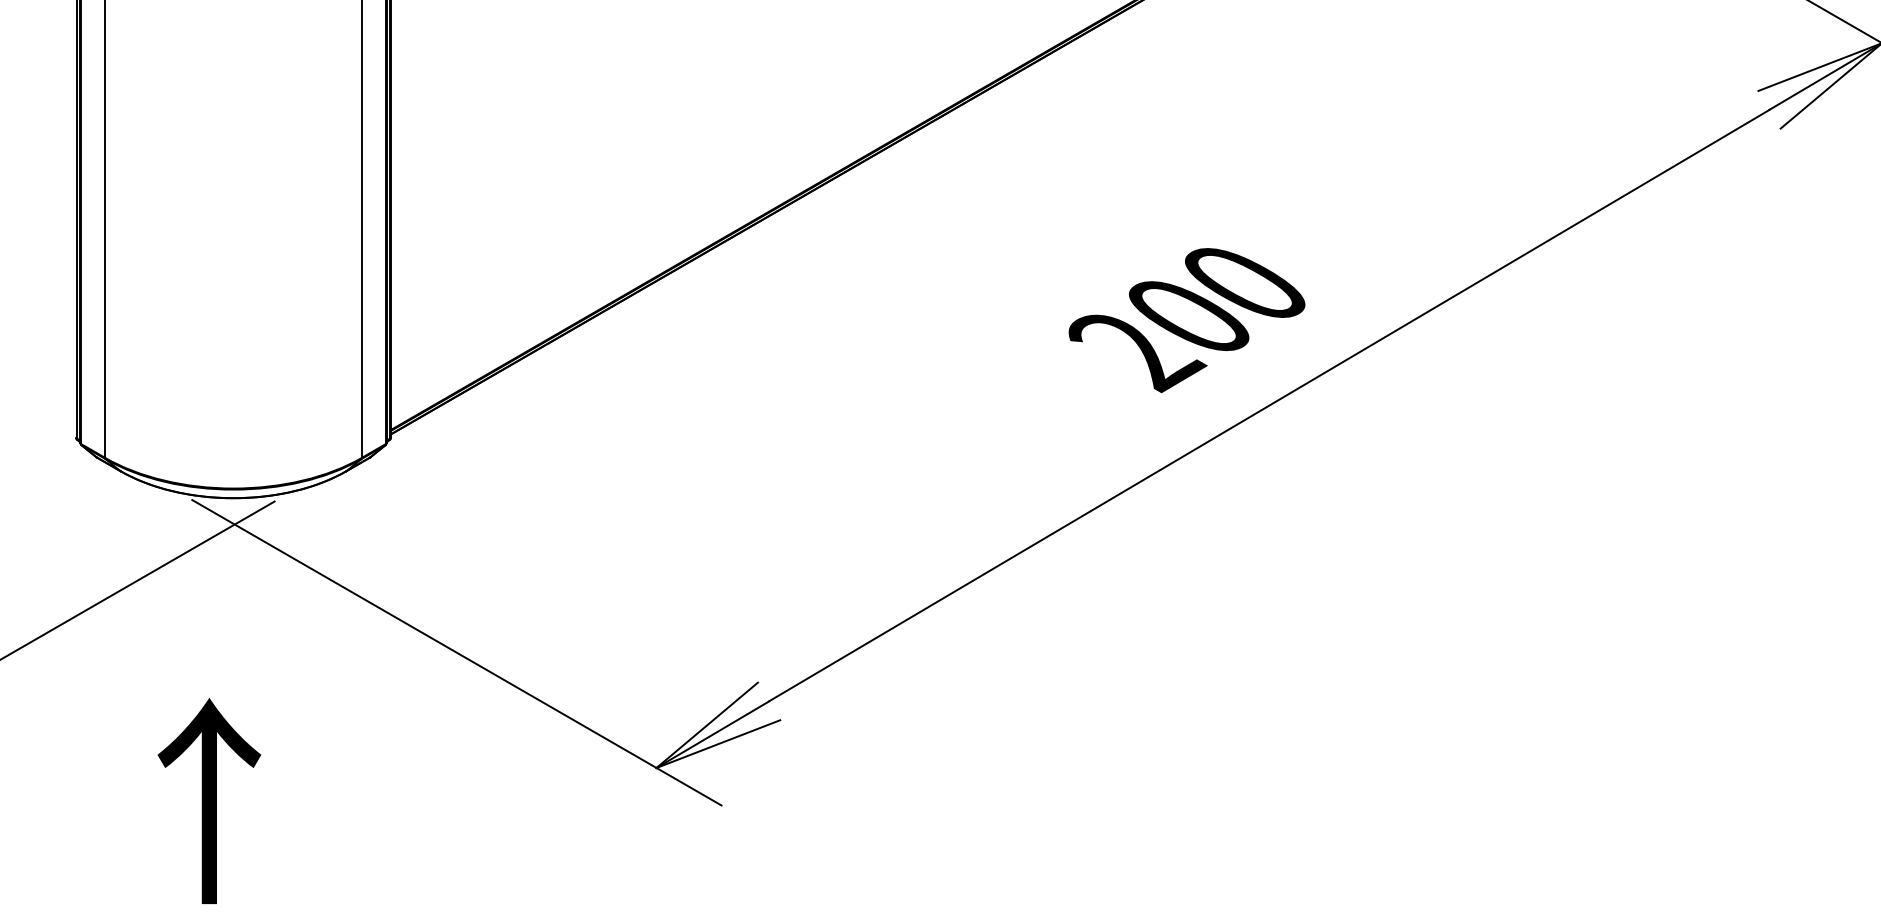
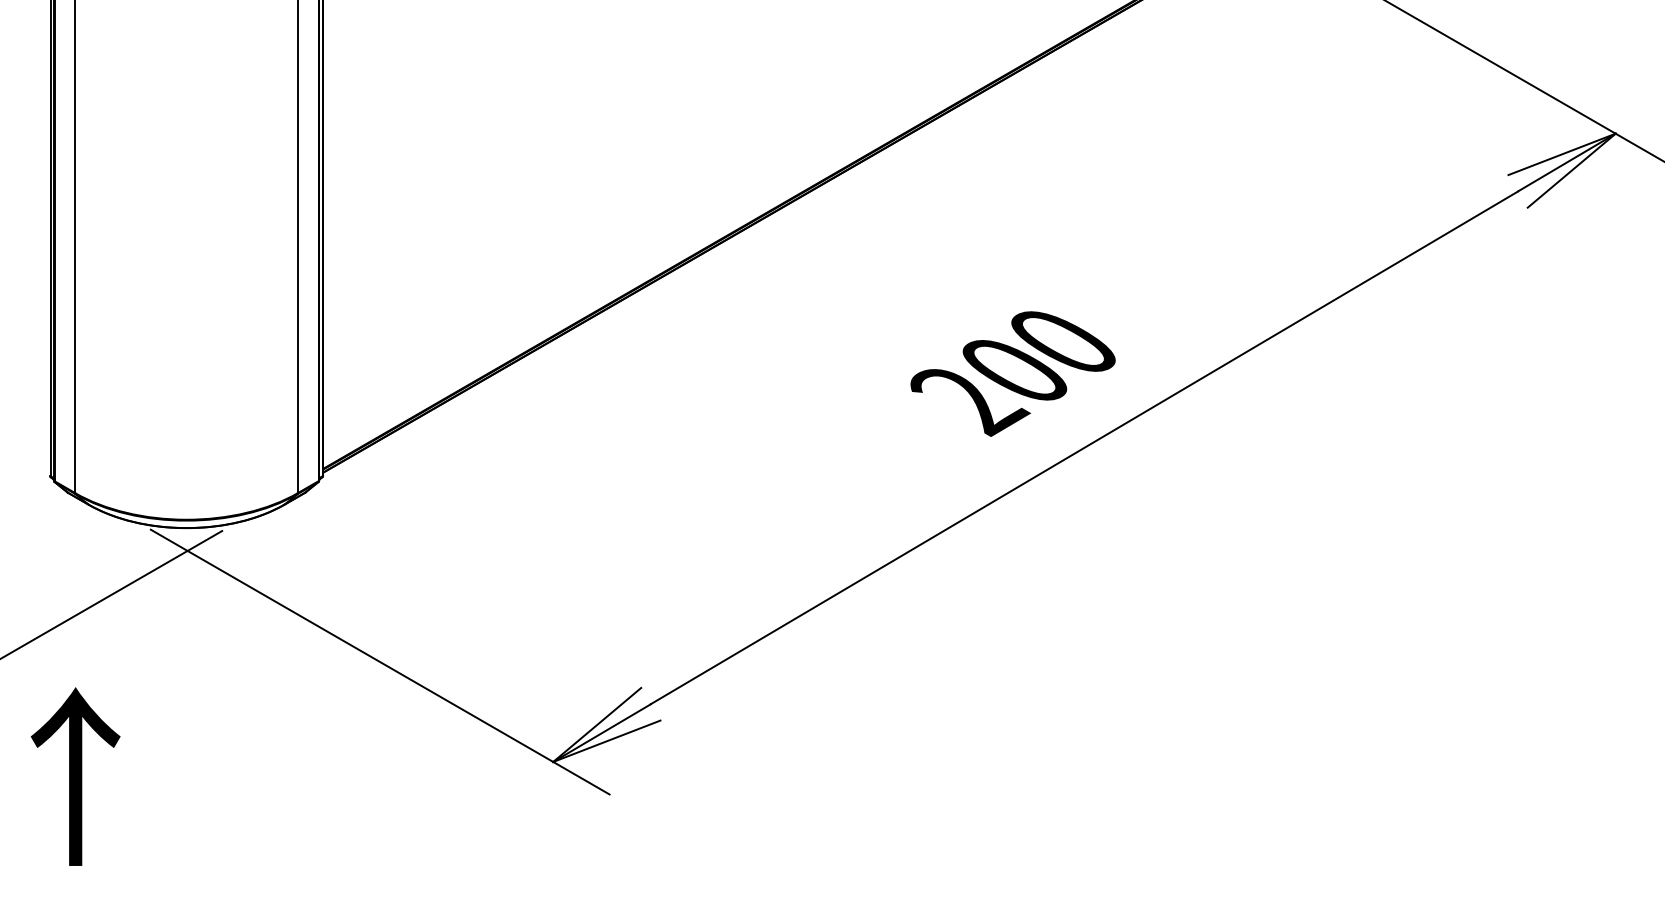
text: (209, 800) -> (75, 776), moved

